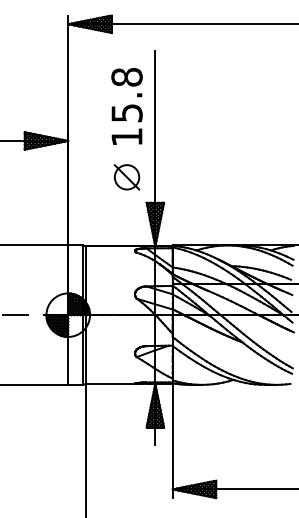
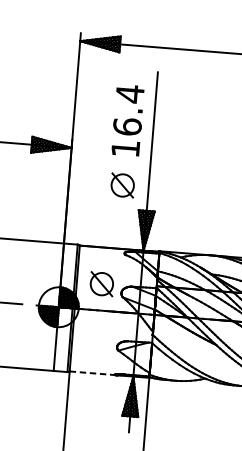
text: (126, 94) -> (128, 109), 15.8 -> 16.4
part: (112, 286) -> (101, 284), added
line: (112, 383) -> (94, 372), solid -> dashed

